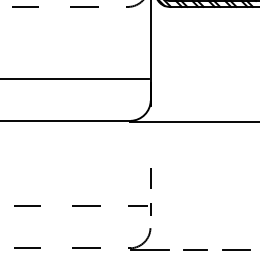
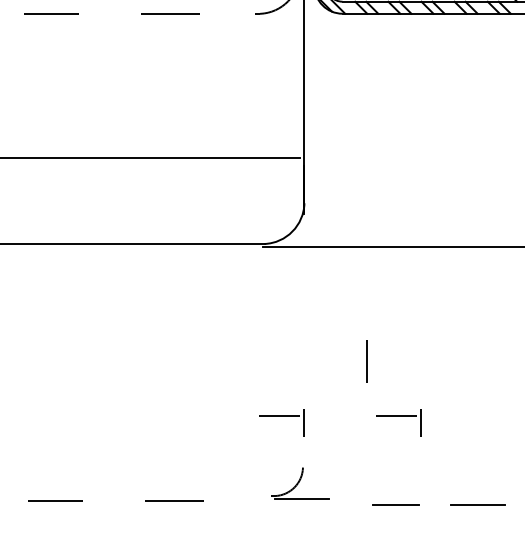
line: (150, 178) -> (366, 362), moved
line: (27, 205) -> (55, 414), removed
line: (85, 205) -> (172, 414), removed
part: (197, 209) -> (398, 423), added
part: (148, 239) -> (299, 483), size x0.7

